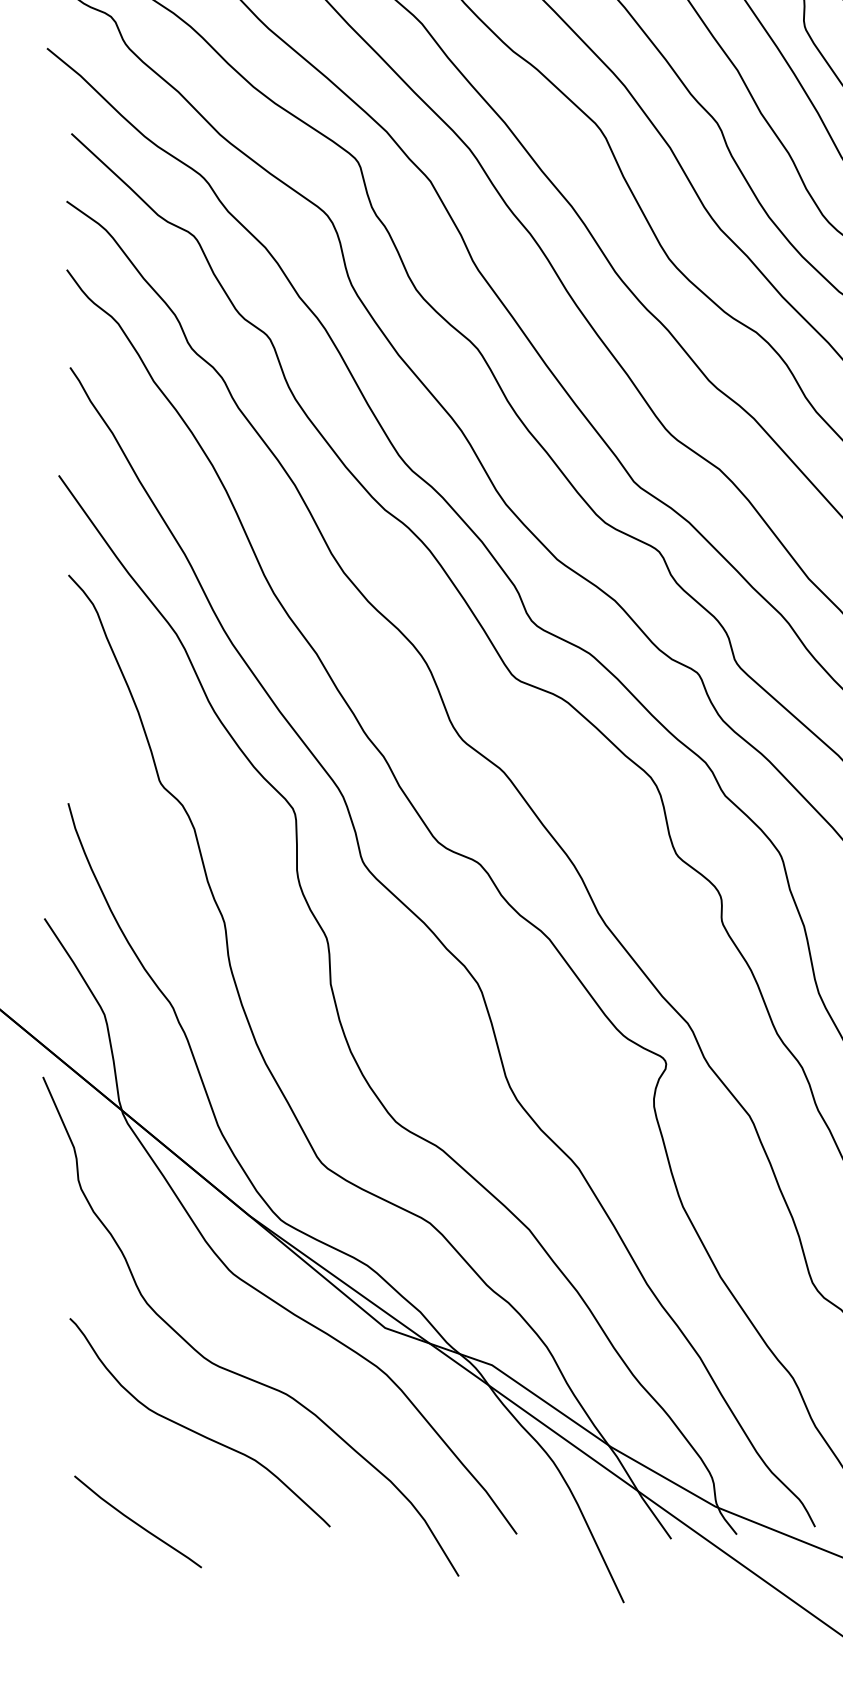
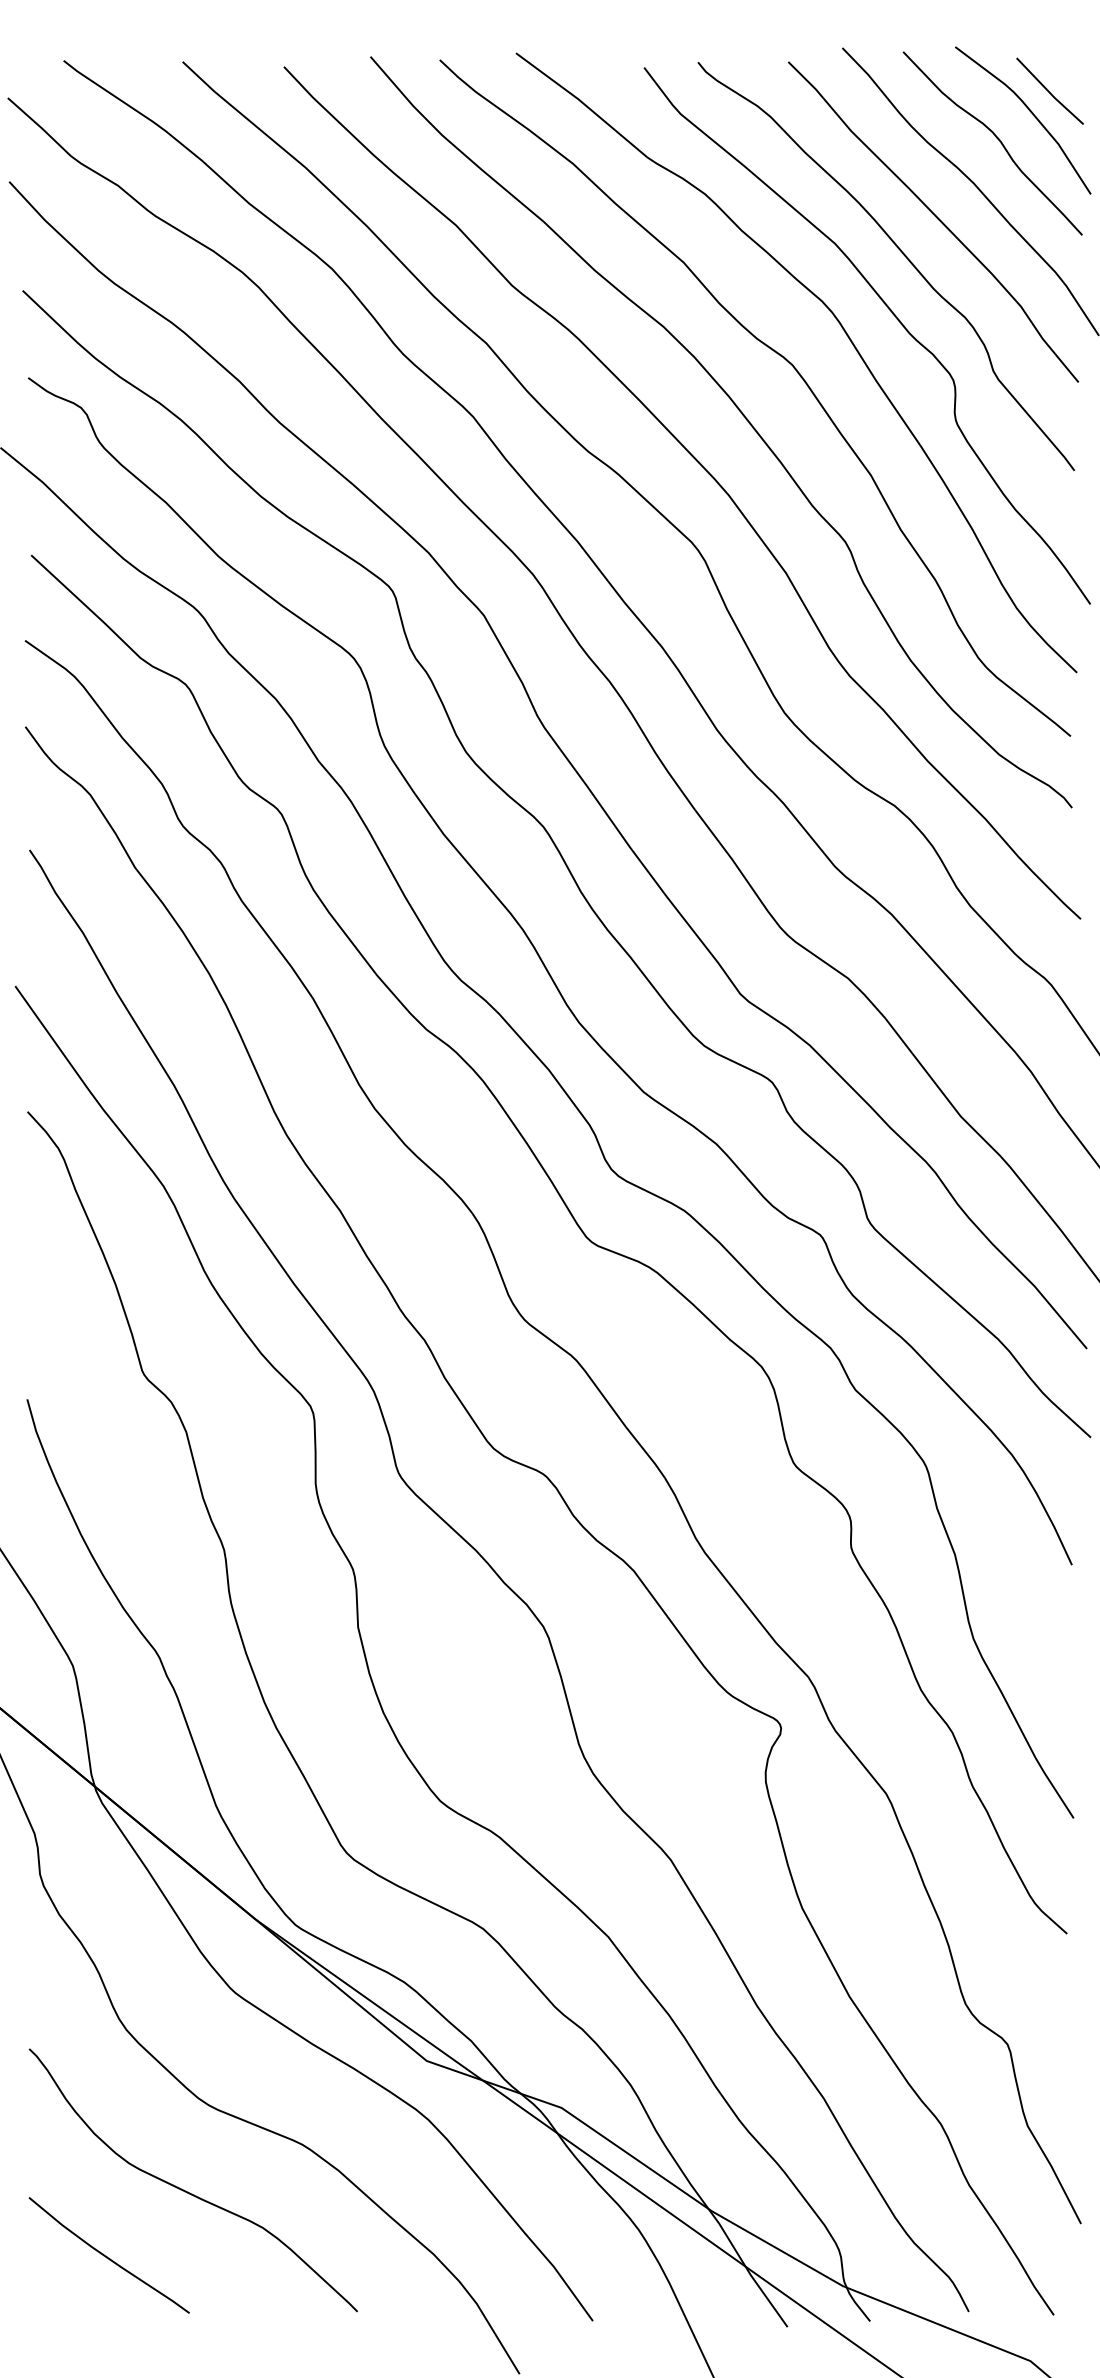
curve: (136, 1522) -> (107, 2256), moved

